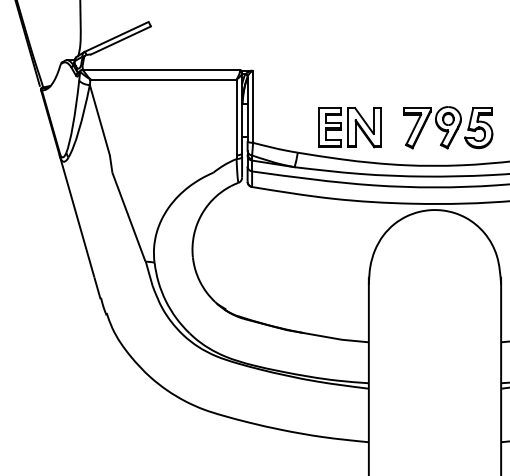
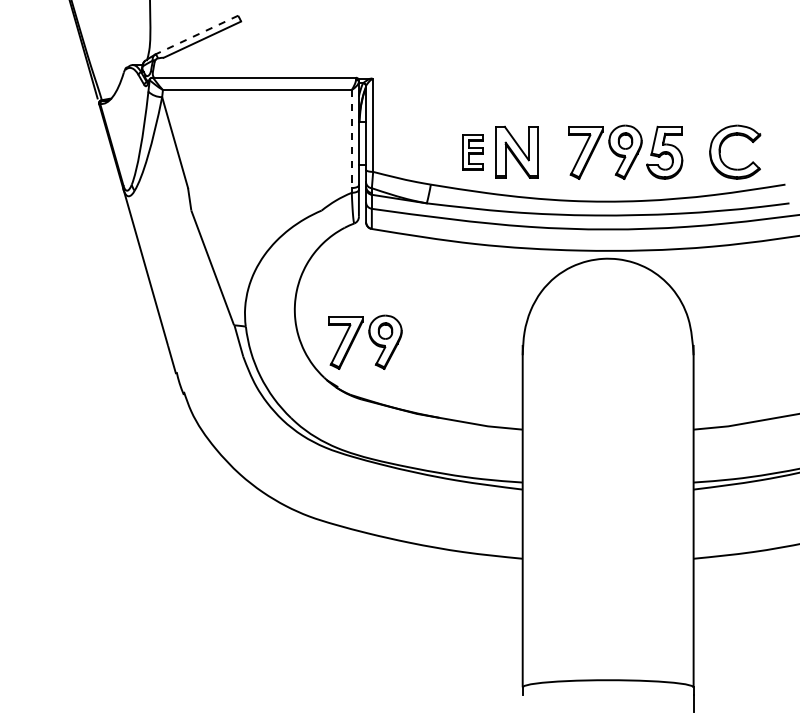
line: (116, 37) -> (196, 35), solid -> dashed
line: (236, 117) -> (351, 139), solid -> dashed
part: (330, 127) -> (472, 152), size x0.7
part: (247, 274) -> (365, 341), added

